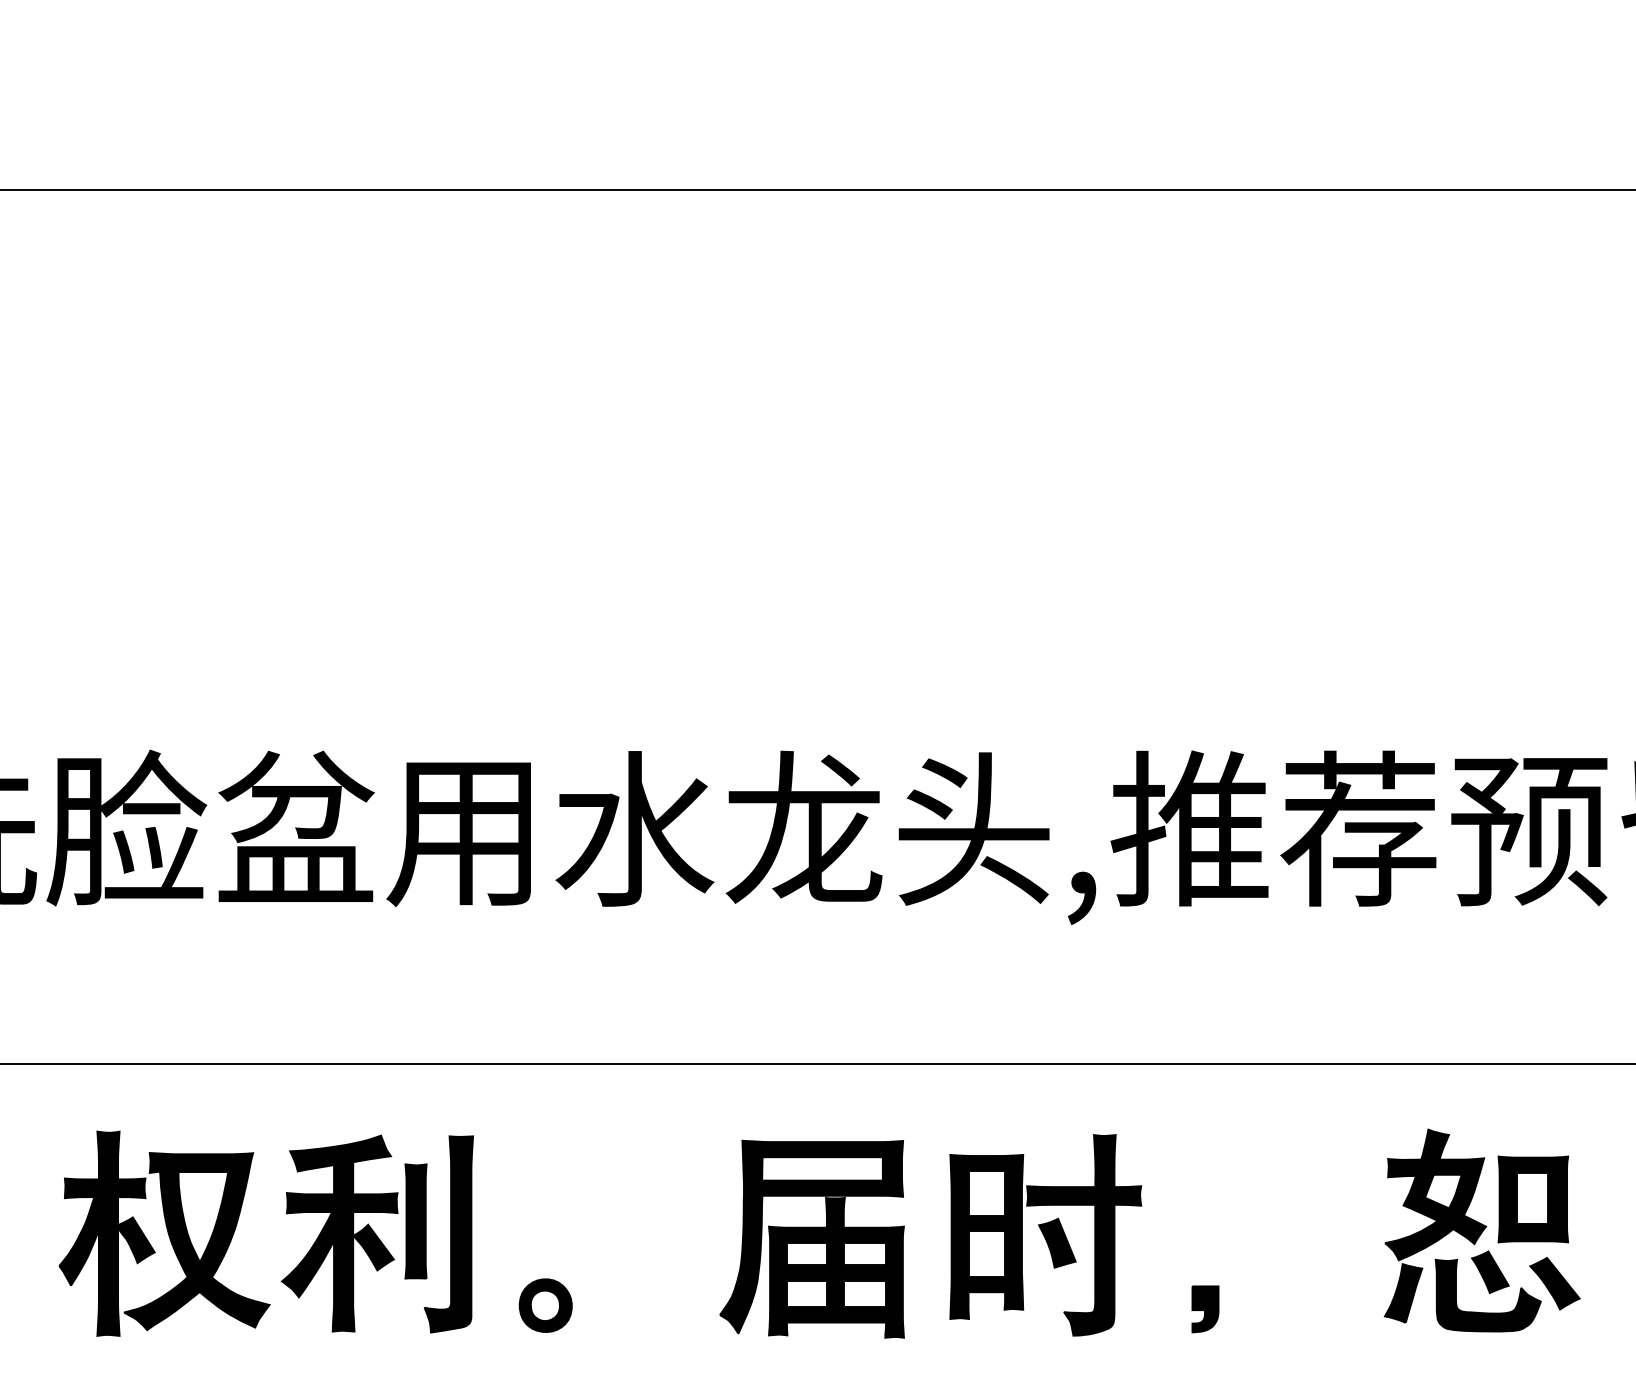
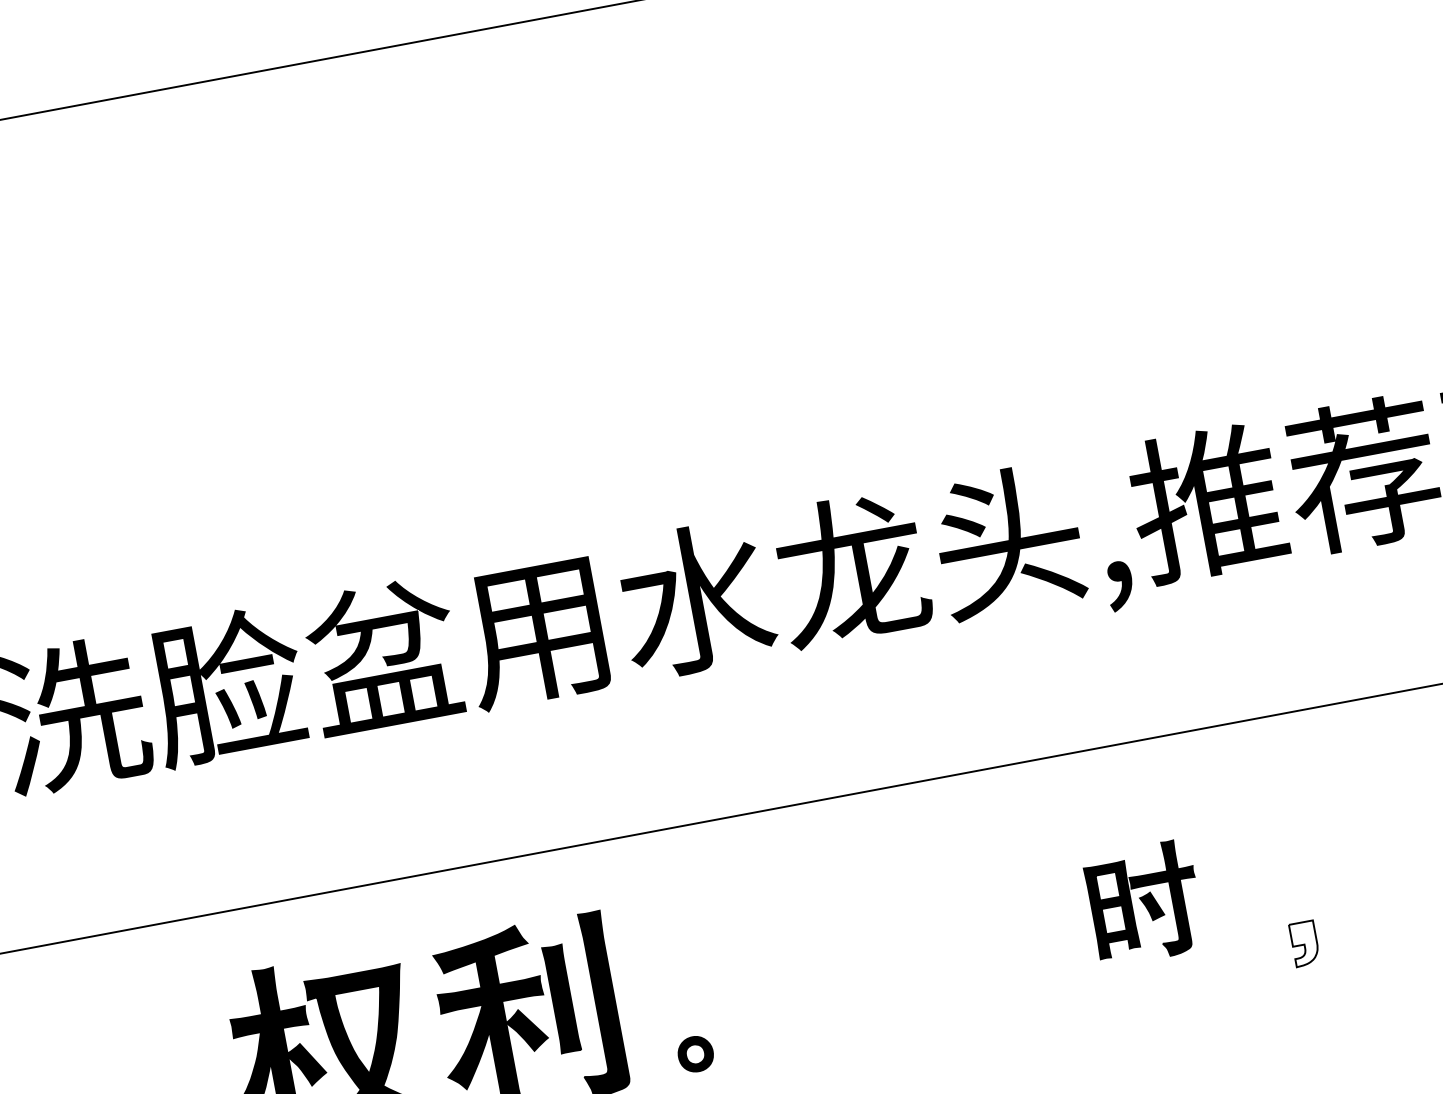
part: (1045, 1235) -> (1144, 903), size x0.6
part: (811, 1238) -> (929, 946), removed
part: (545, 1305) -> (695, 1054), size x0.7
fill: (1205, 1309) -> (1304, 943), removed

